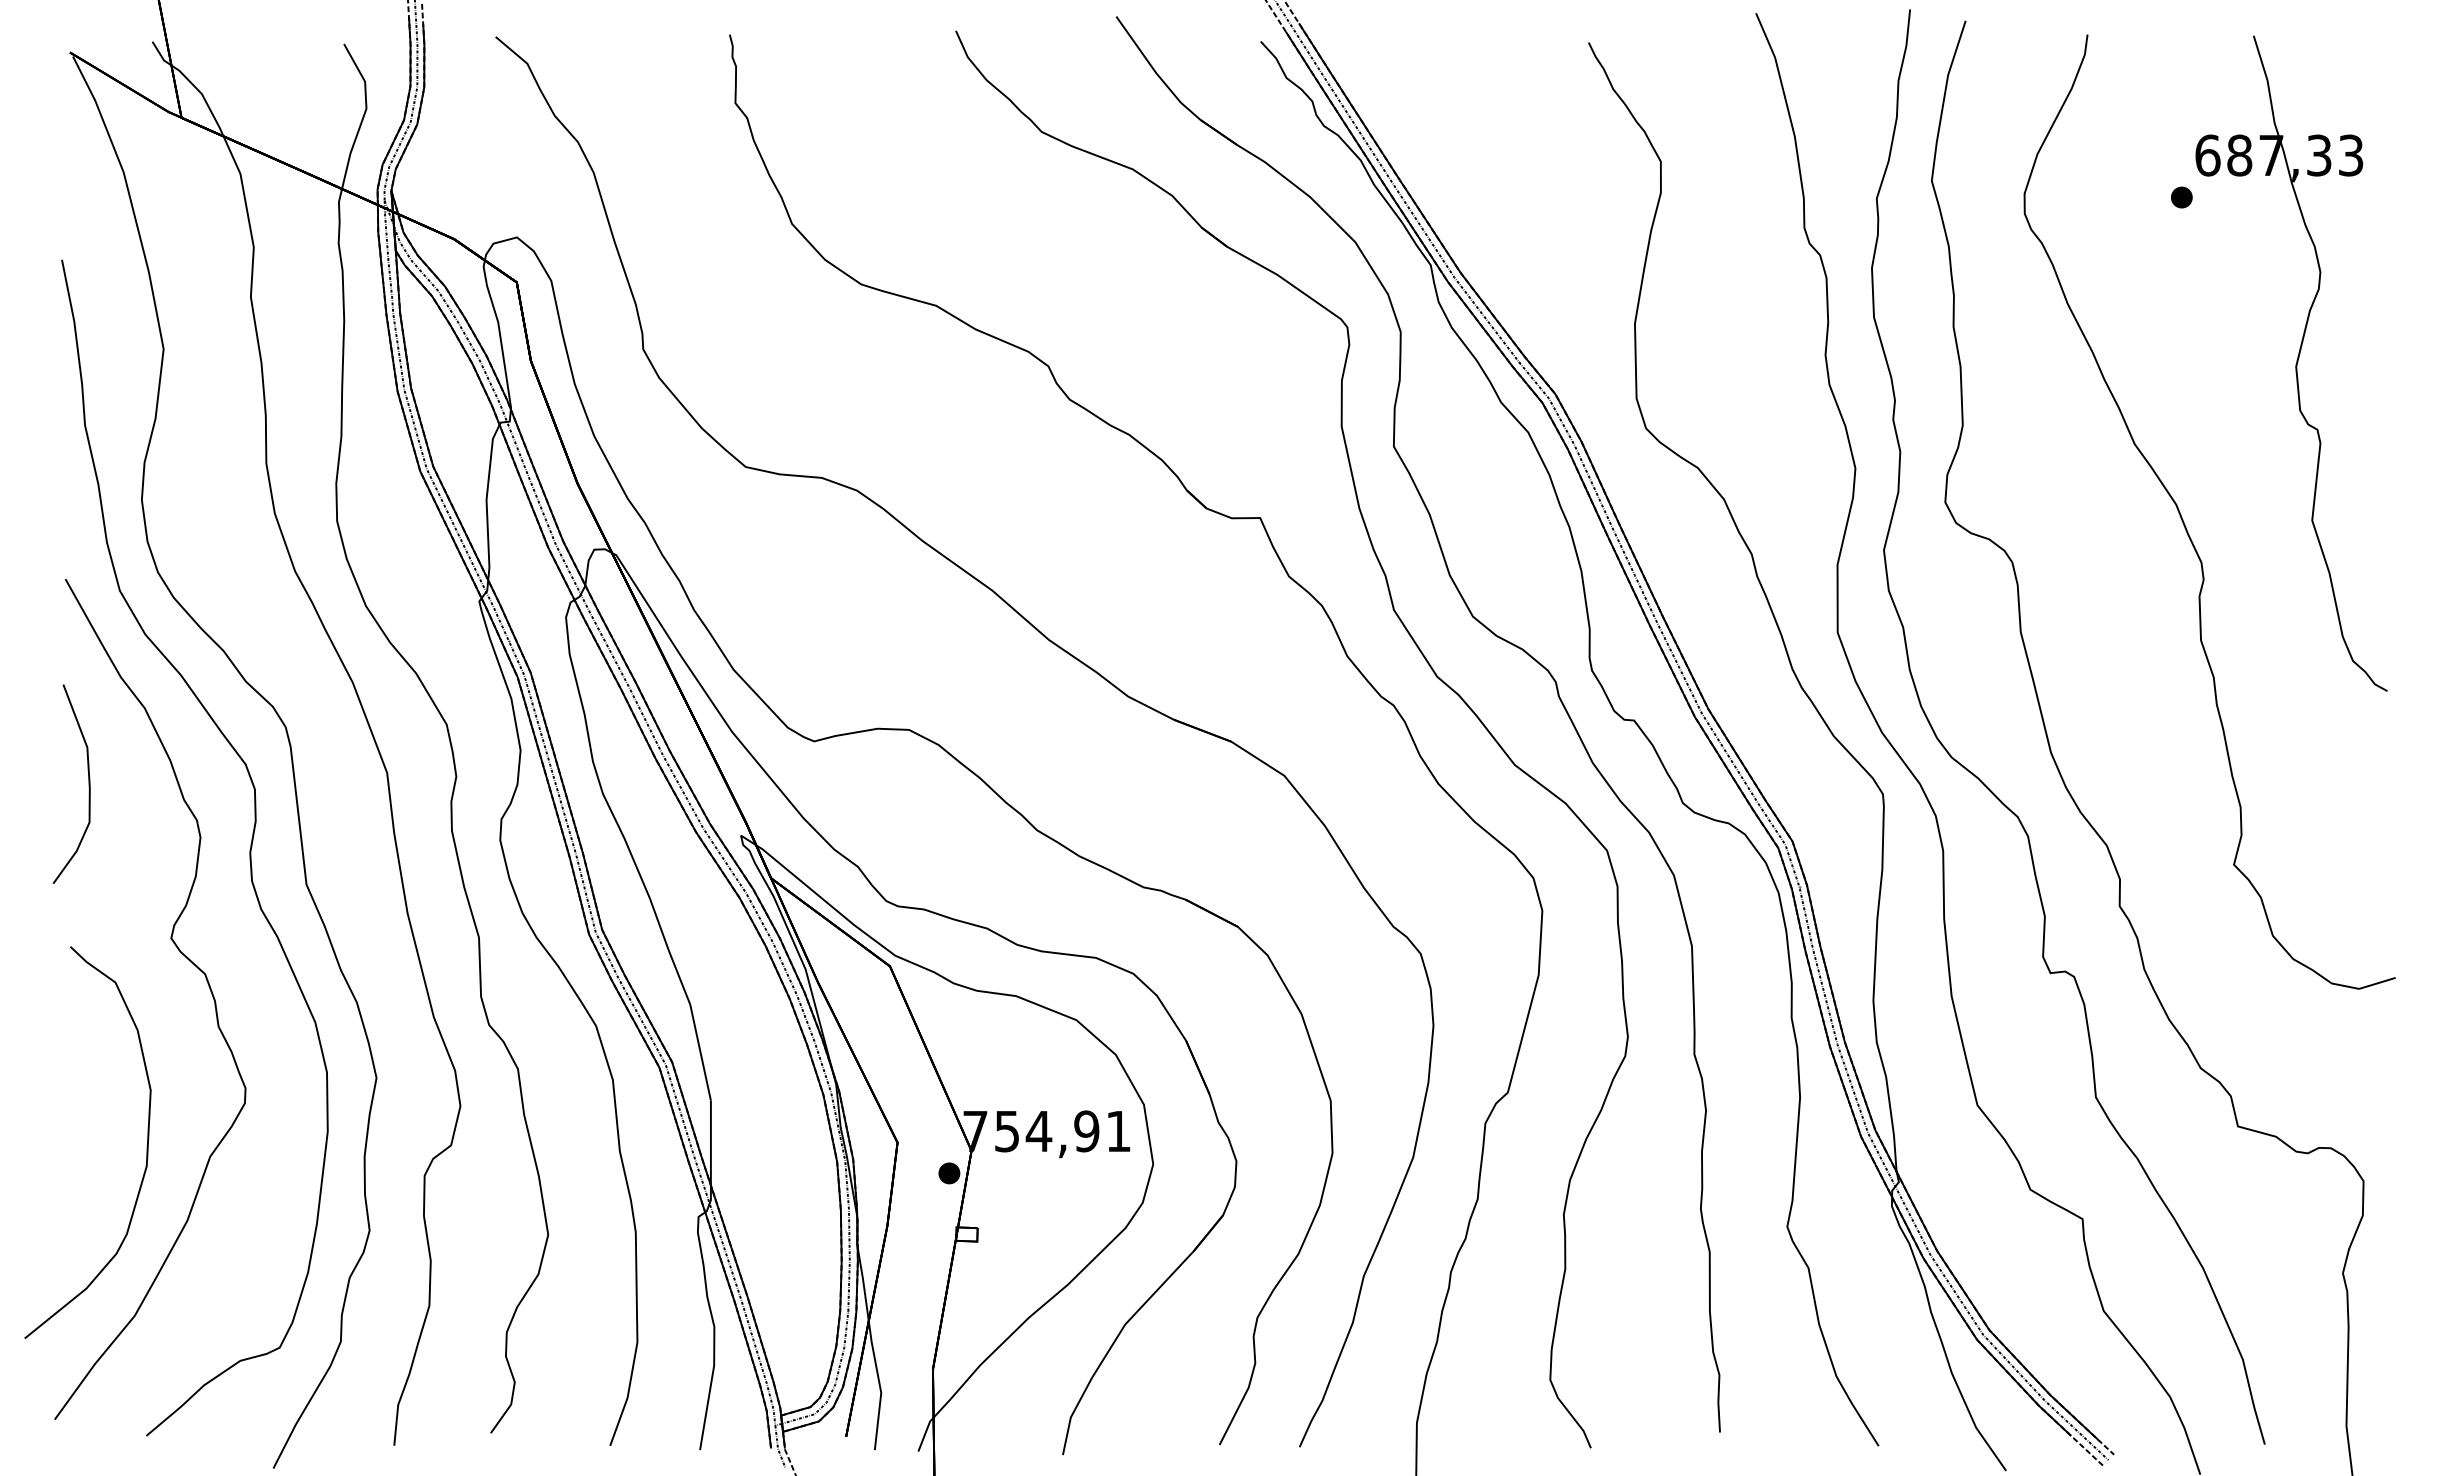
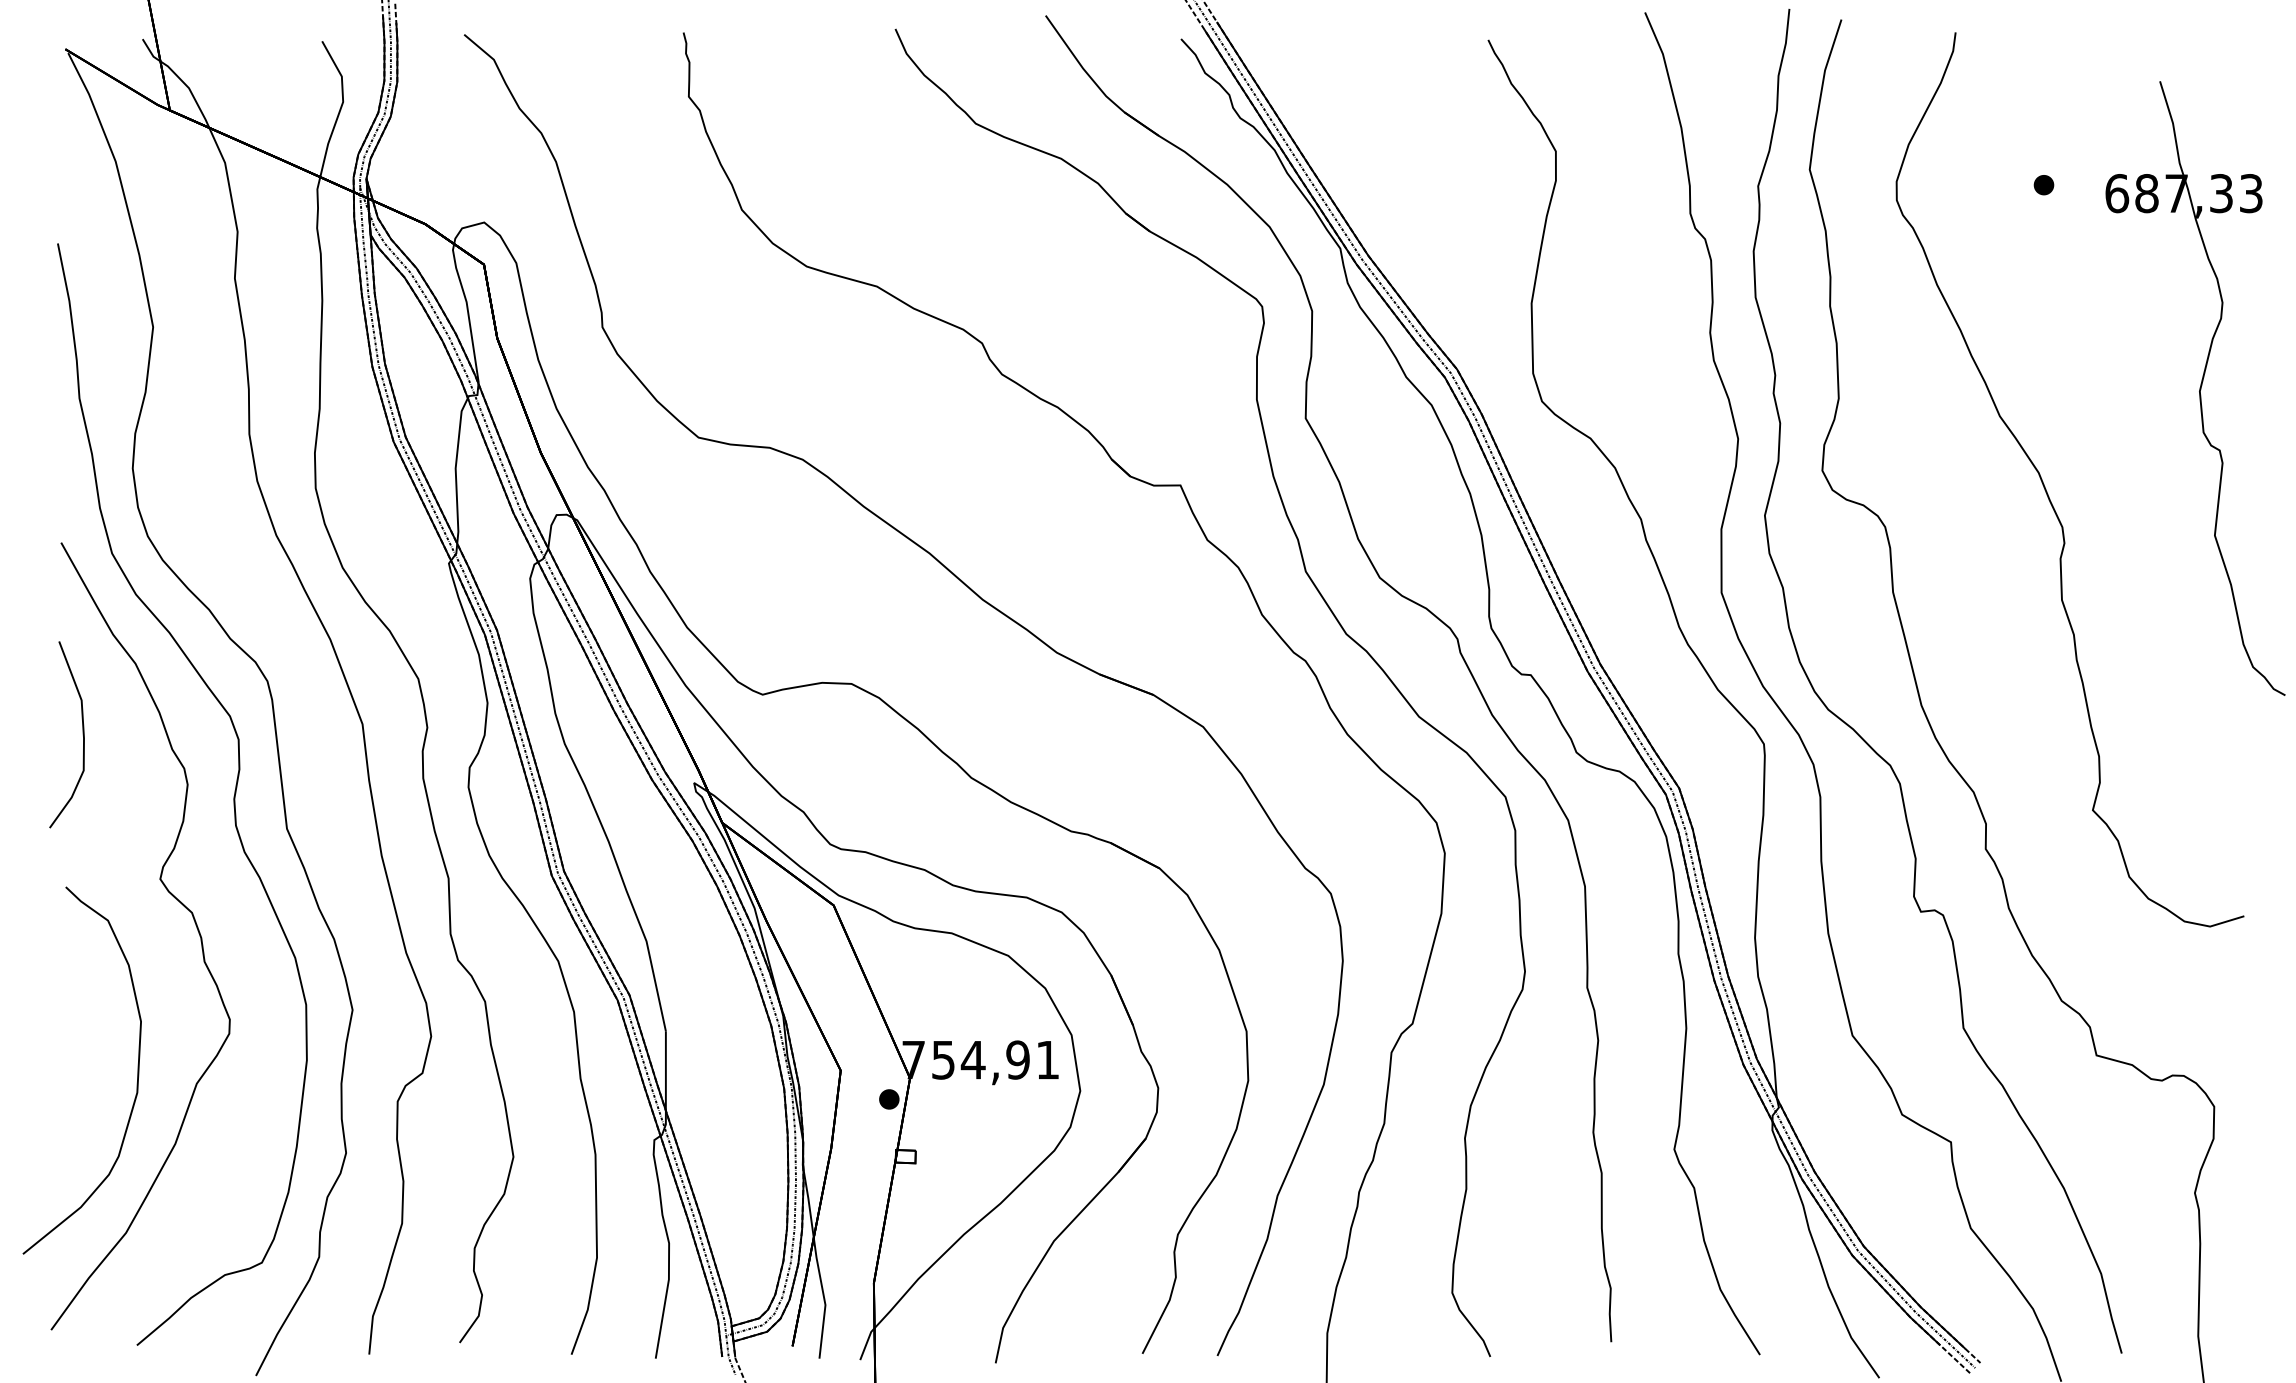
part: (2291, 363) -> (2195, 388), moved

